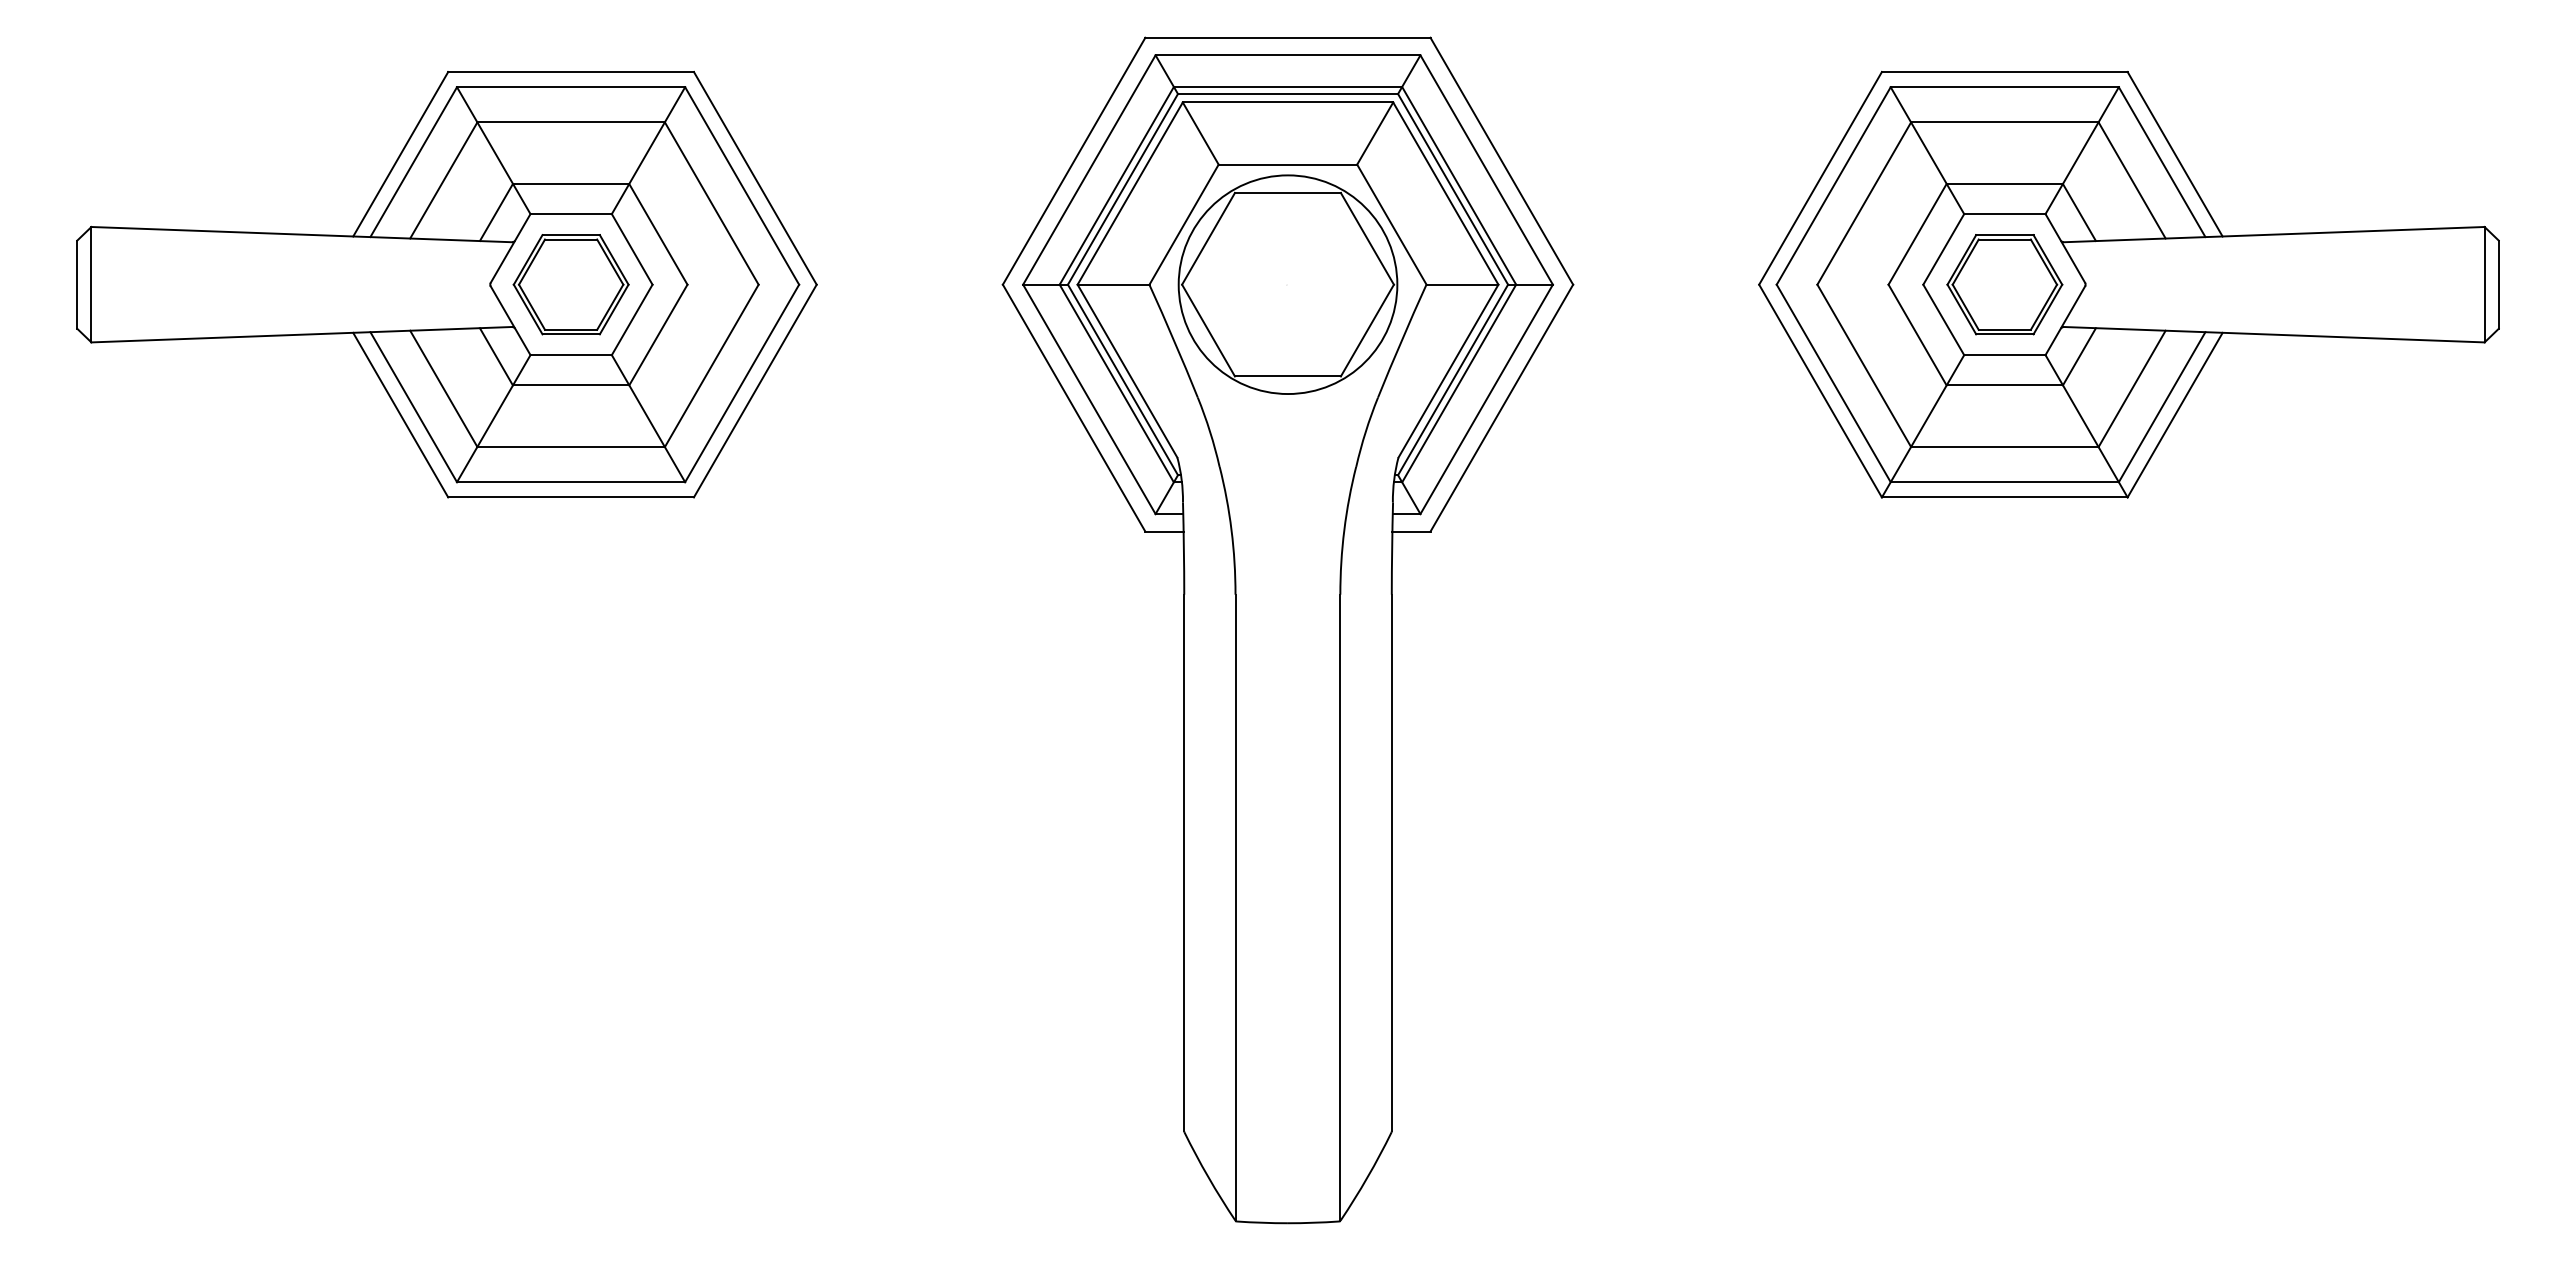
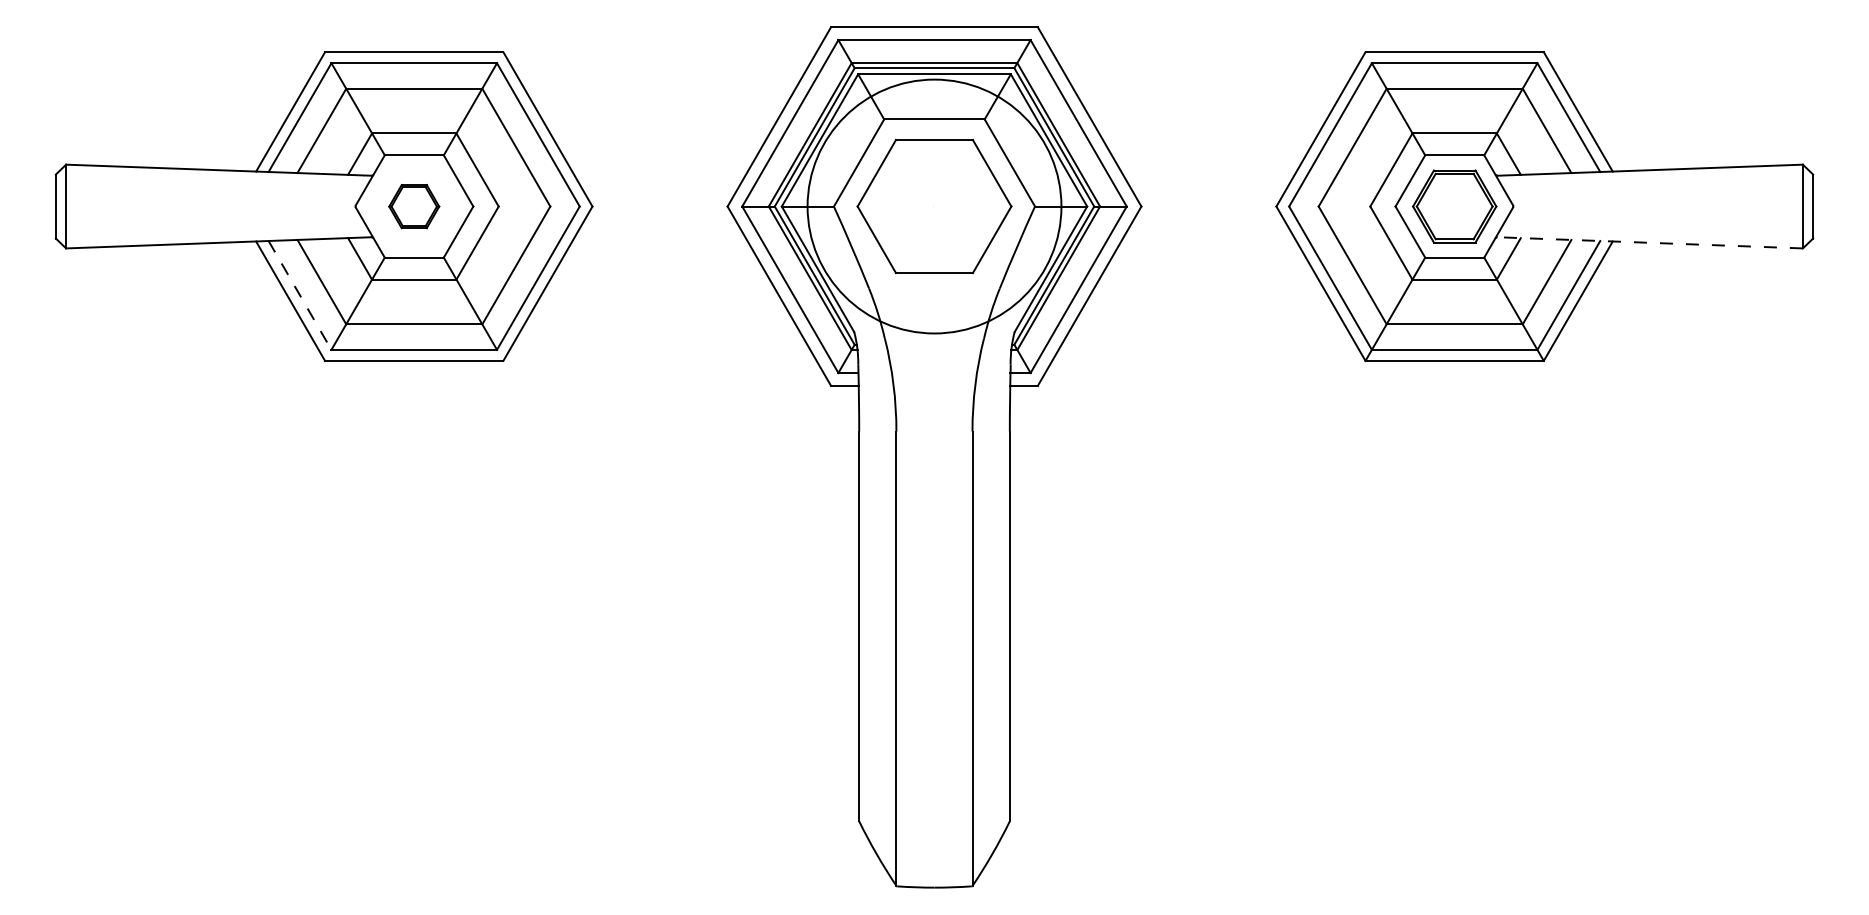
part: (570, 284) -> (413, 206), size x0.6
circle: (1287, 284) -> (934, 206), size x1.6
line: (2273, 334) -> (1649, 242), solid -> dashed
line: (413, 407) -> (299, 295), solid -> dashed

